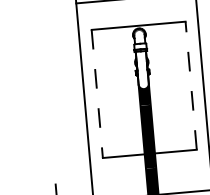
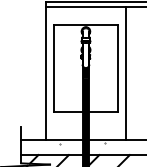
line: (191, 85) -> (117, 68), dashed -> solid
line: (97, 95) -> (54, 69), dashed -> solid

